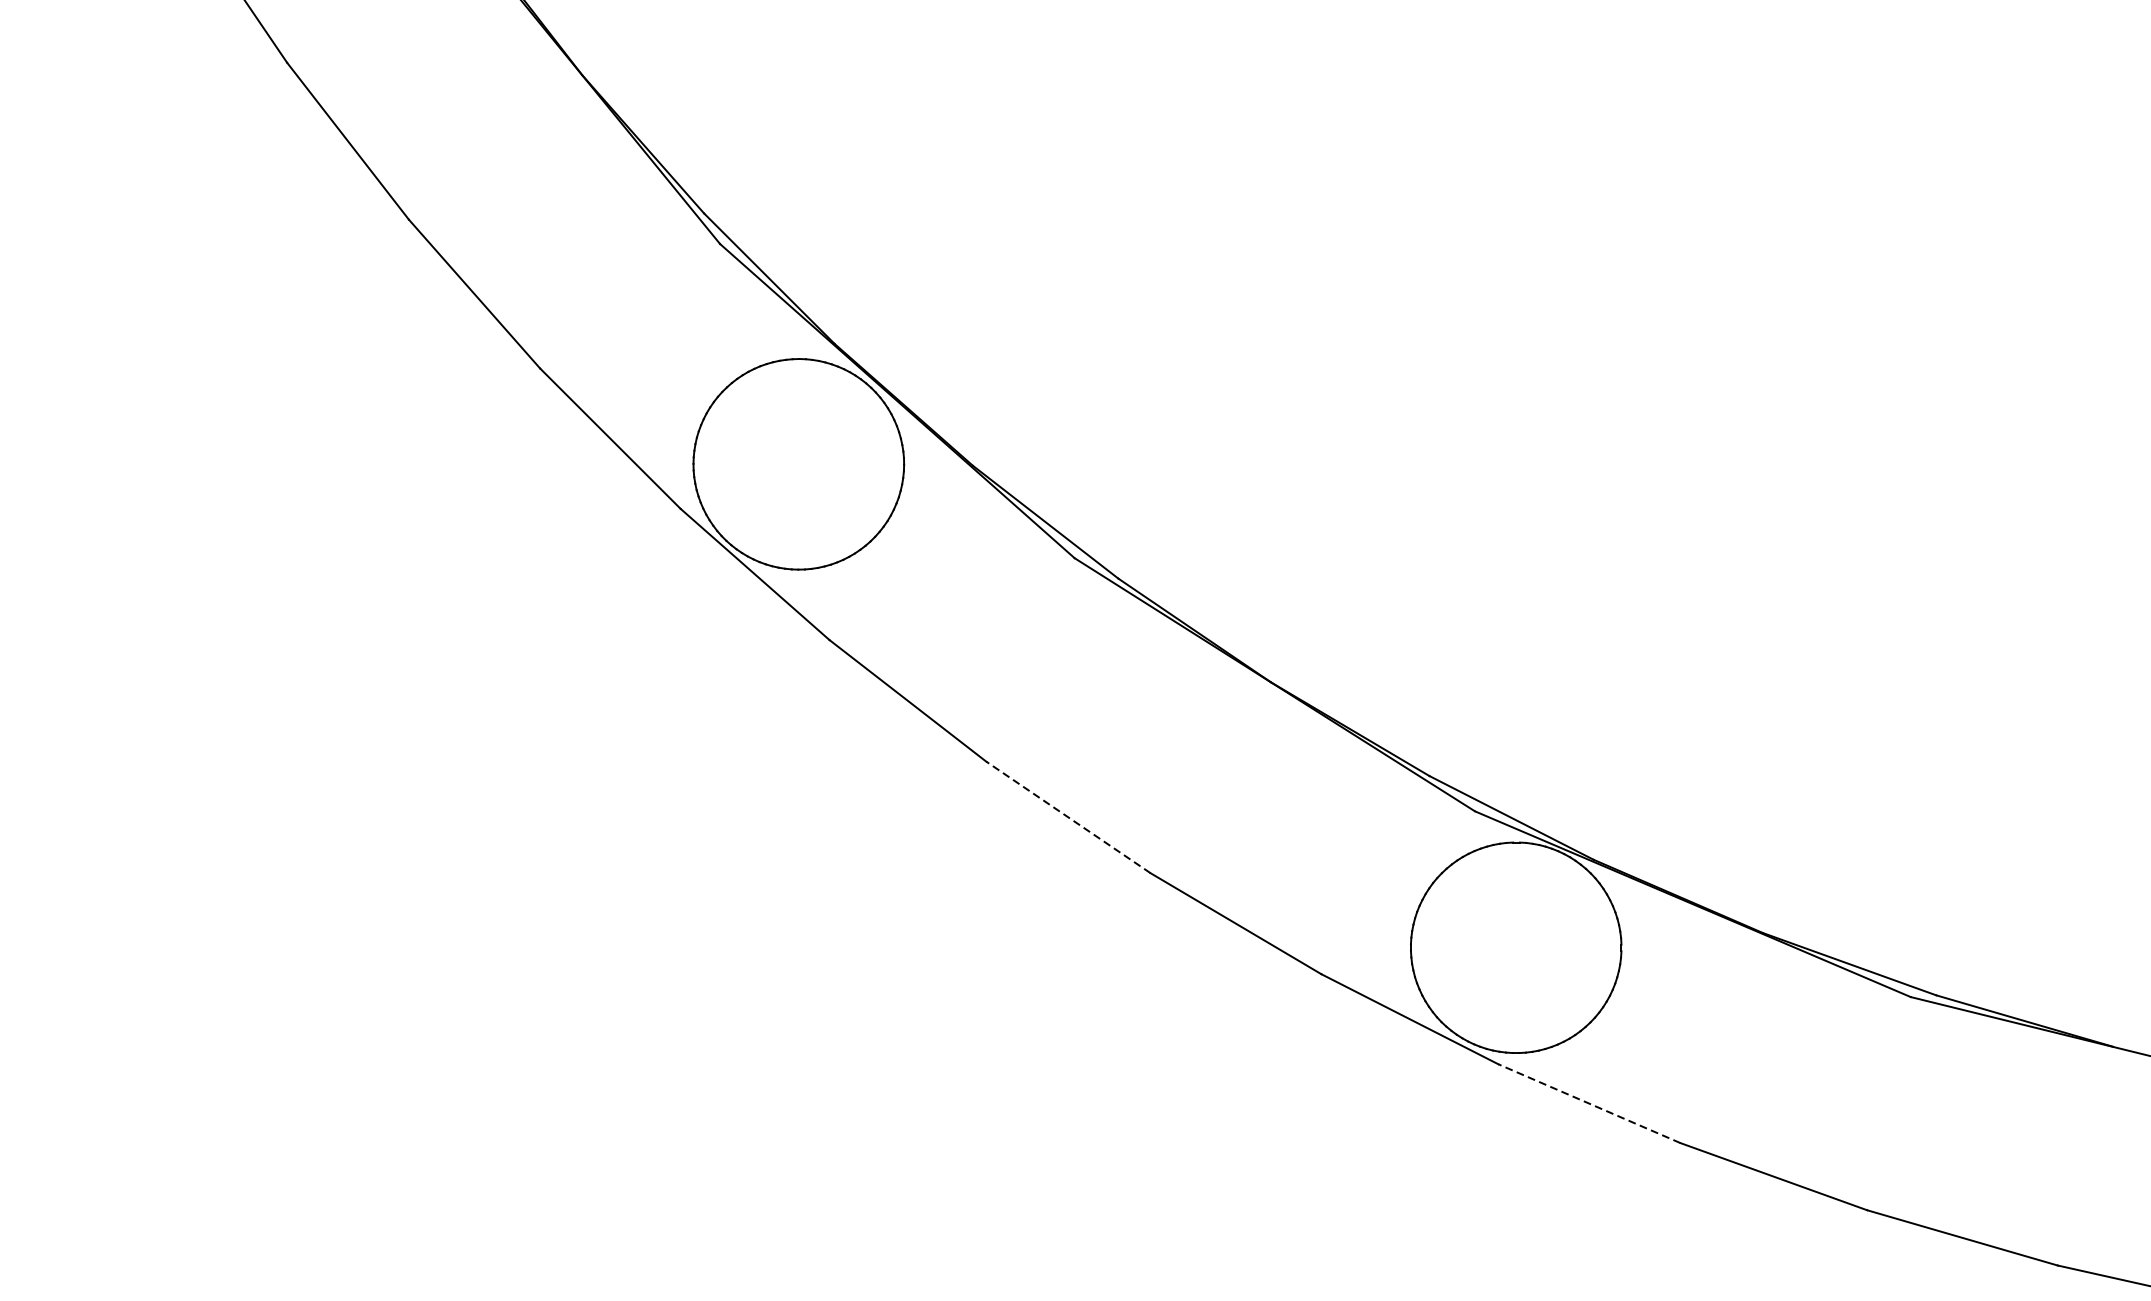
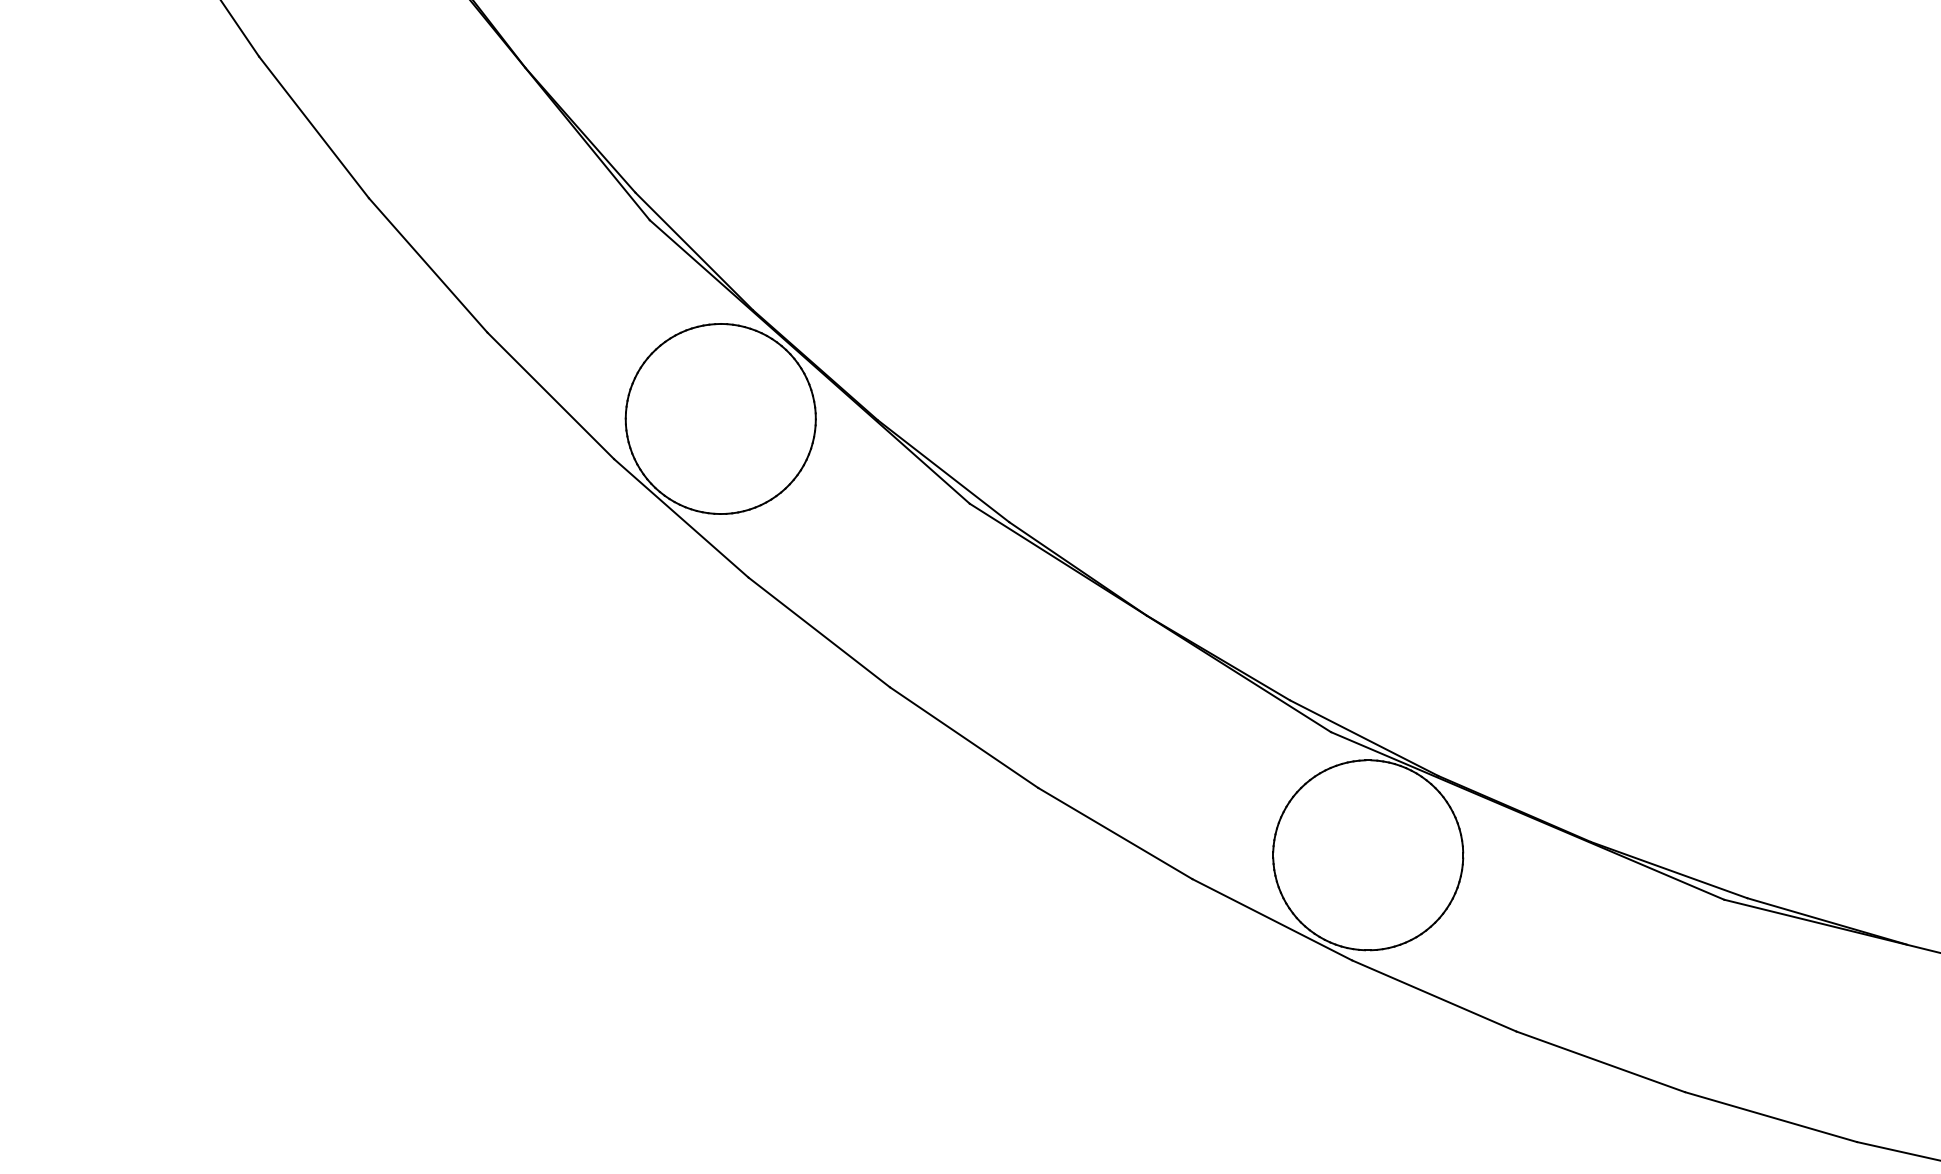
line: (1068, 817) -> (964, 737), dashed -> solid
line: (1589, 1103) -> (1434, 995), dashed -> solid

